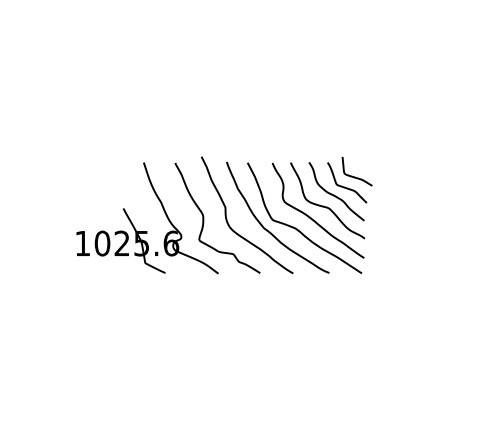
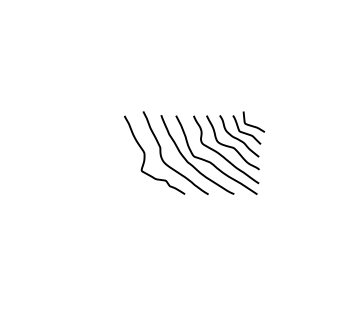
part: (147, 231) -> (104, 164), removed

